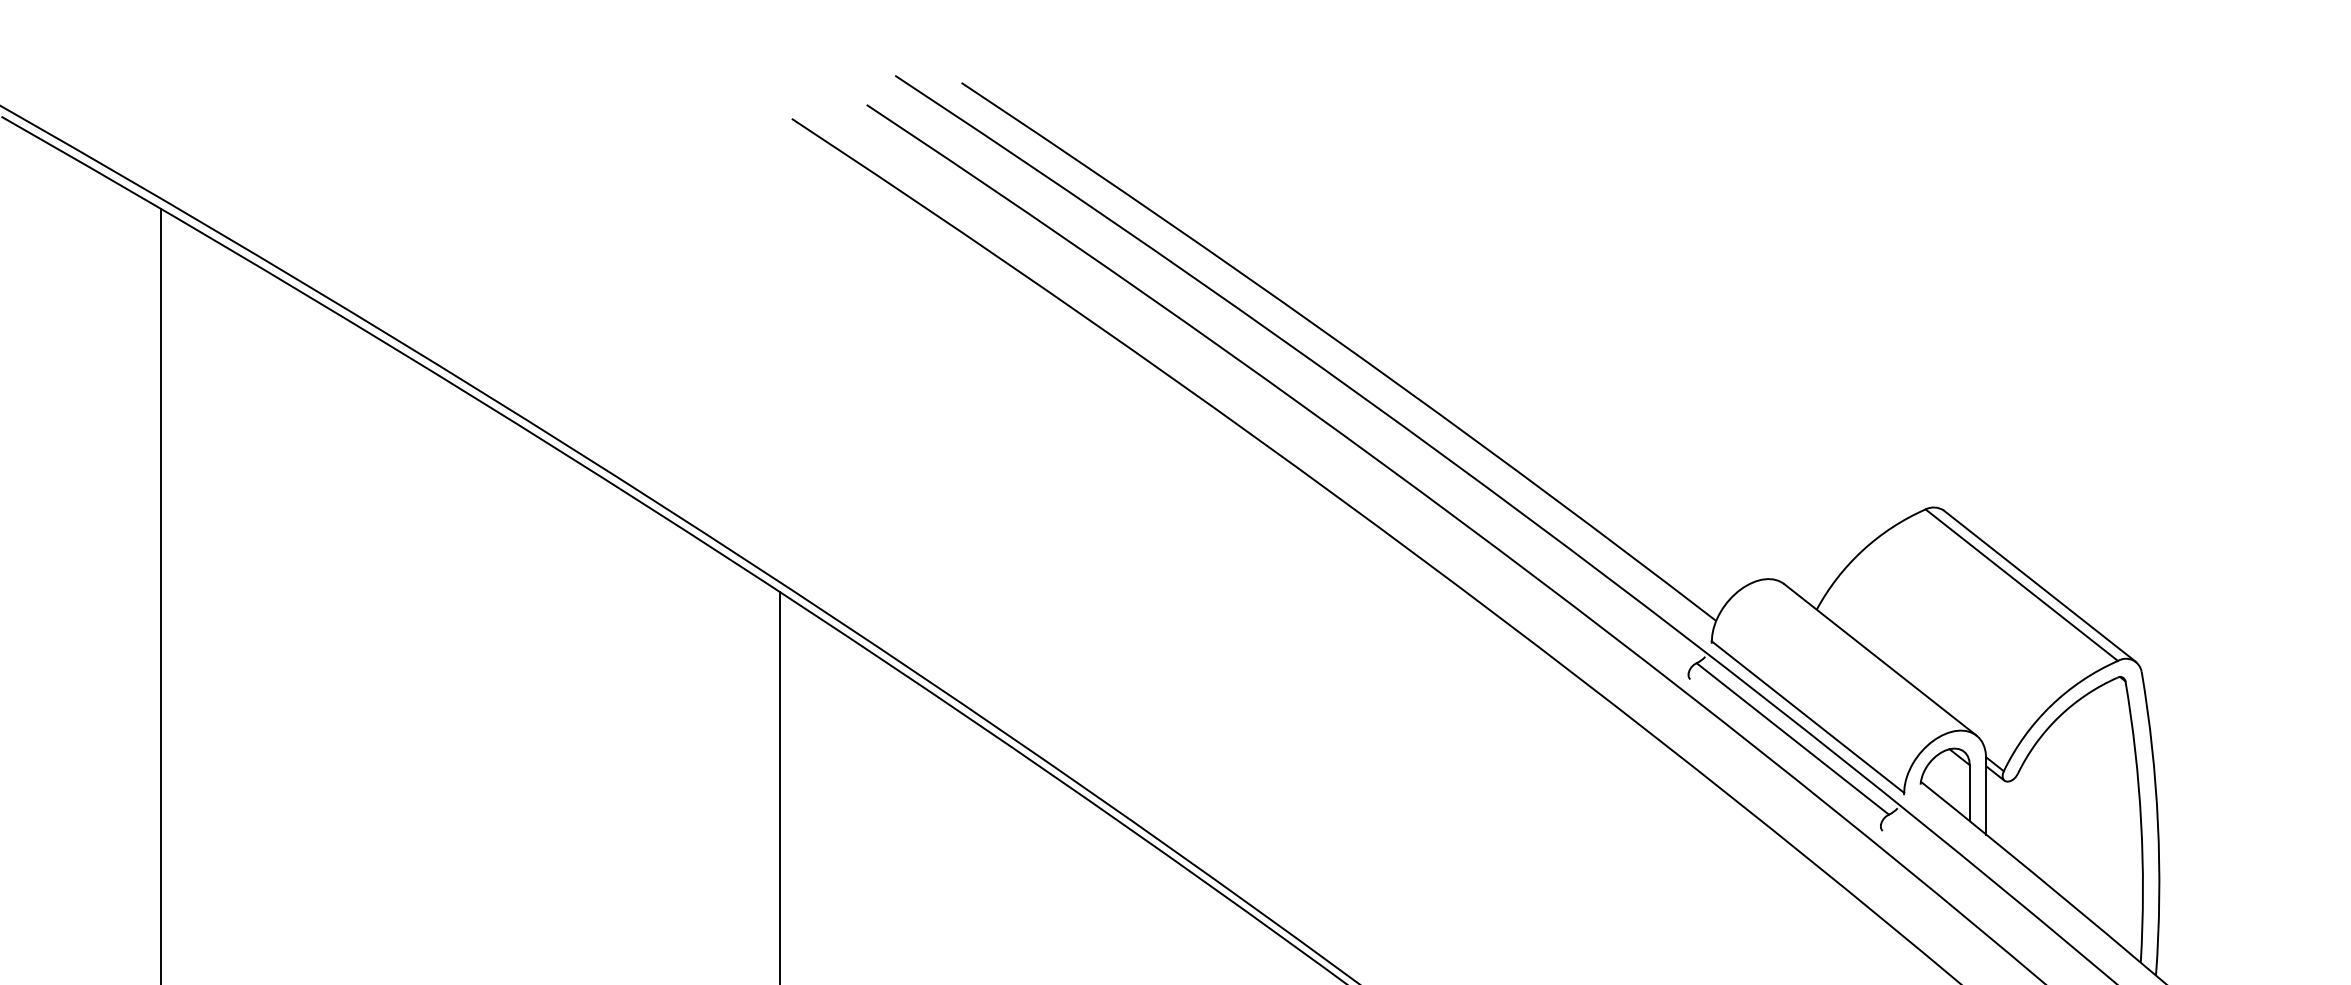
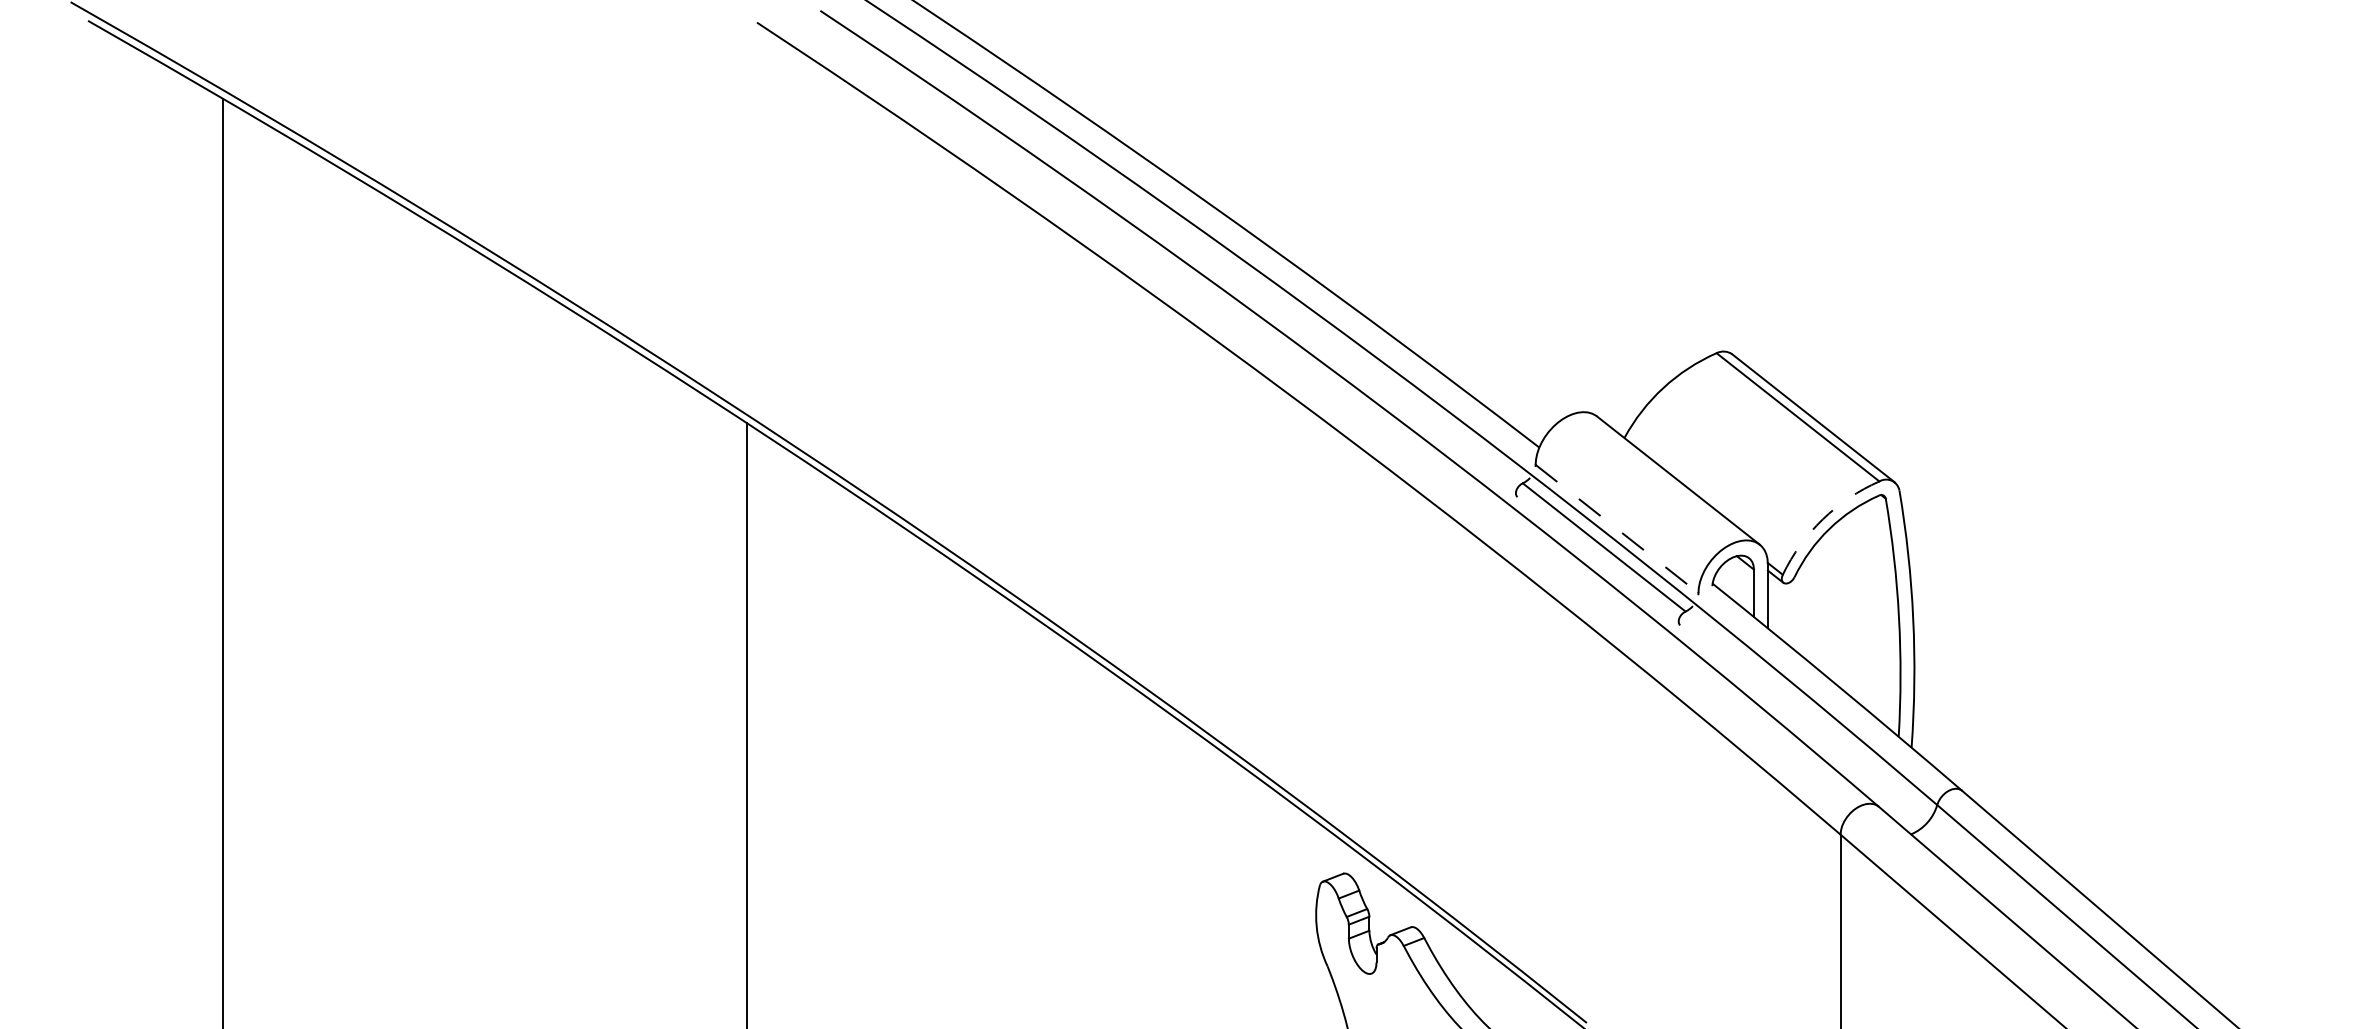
arc: (2050, 705) -> (1822, 519), solid -> dashed
line: (1808, 717) -> (1617, 529), solid -> dashed

